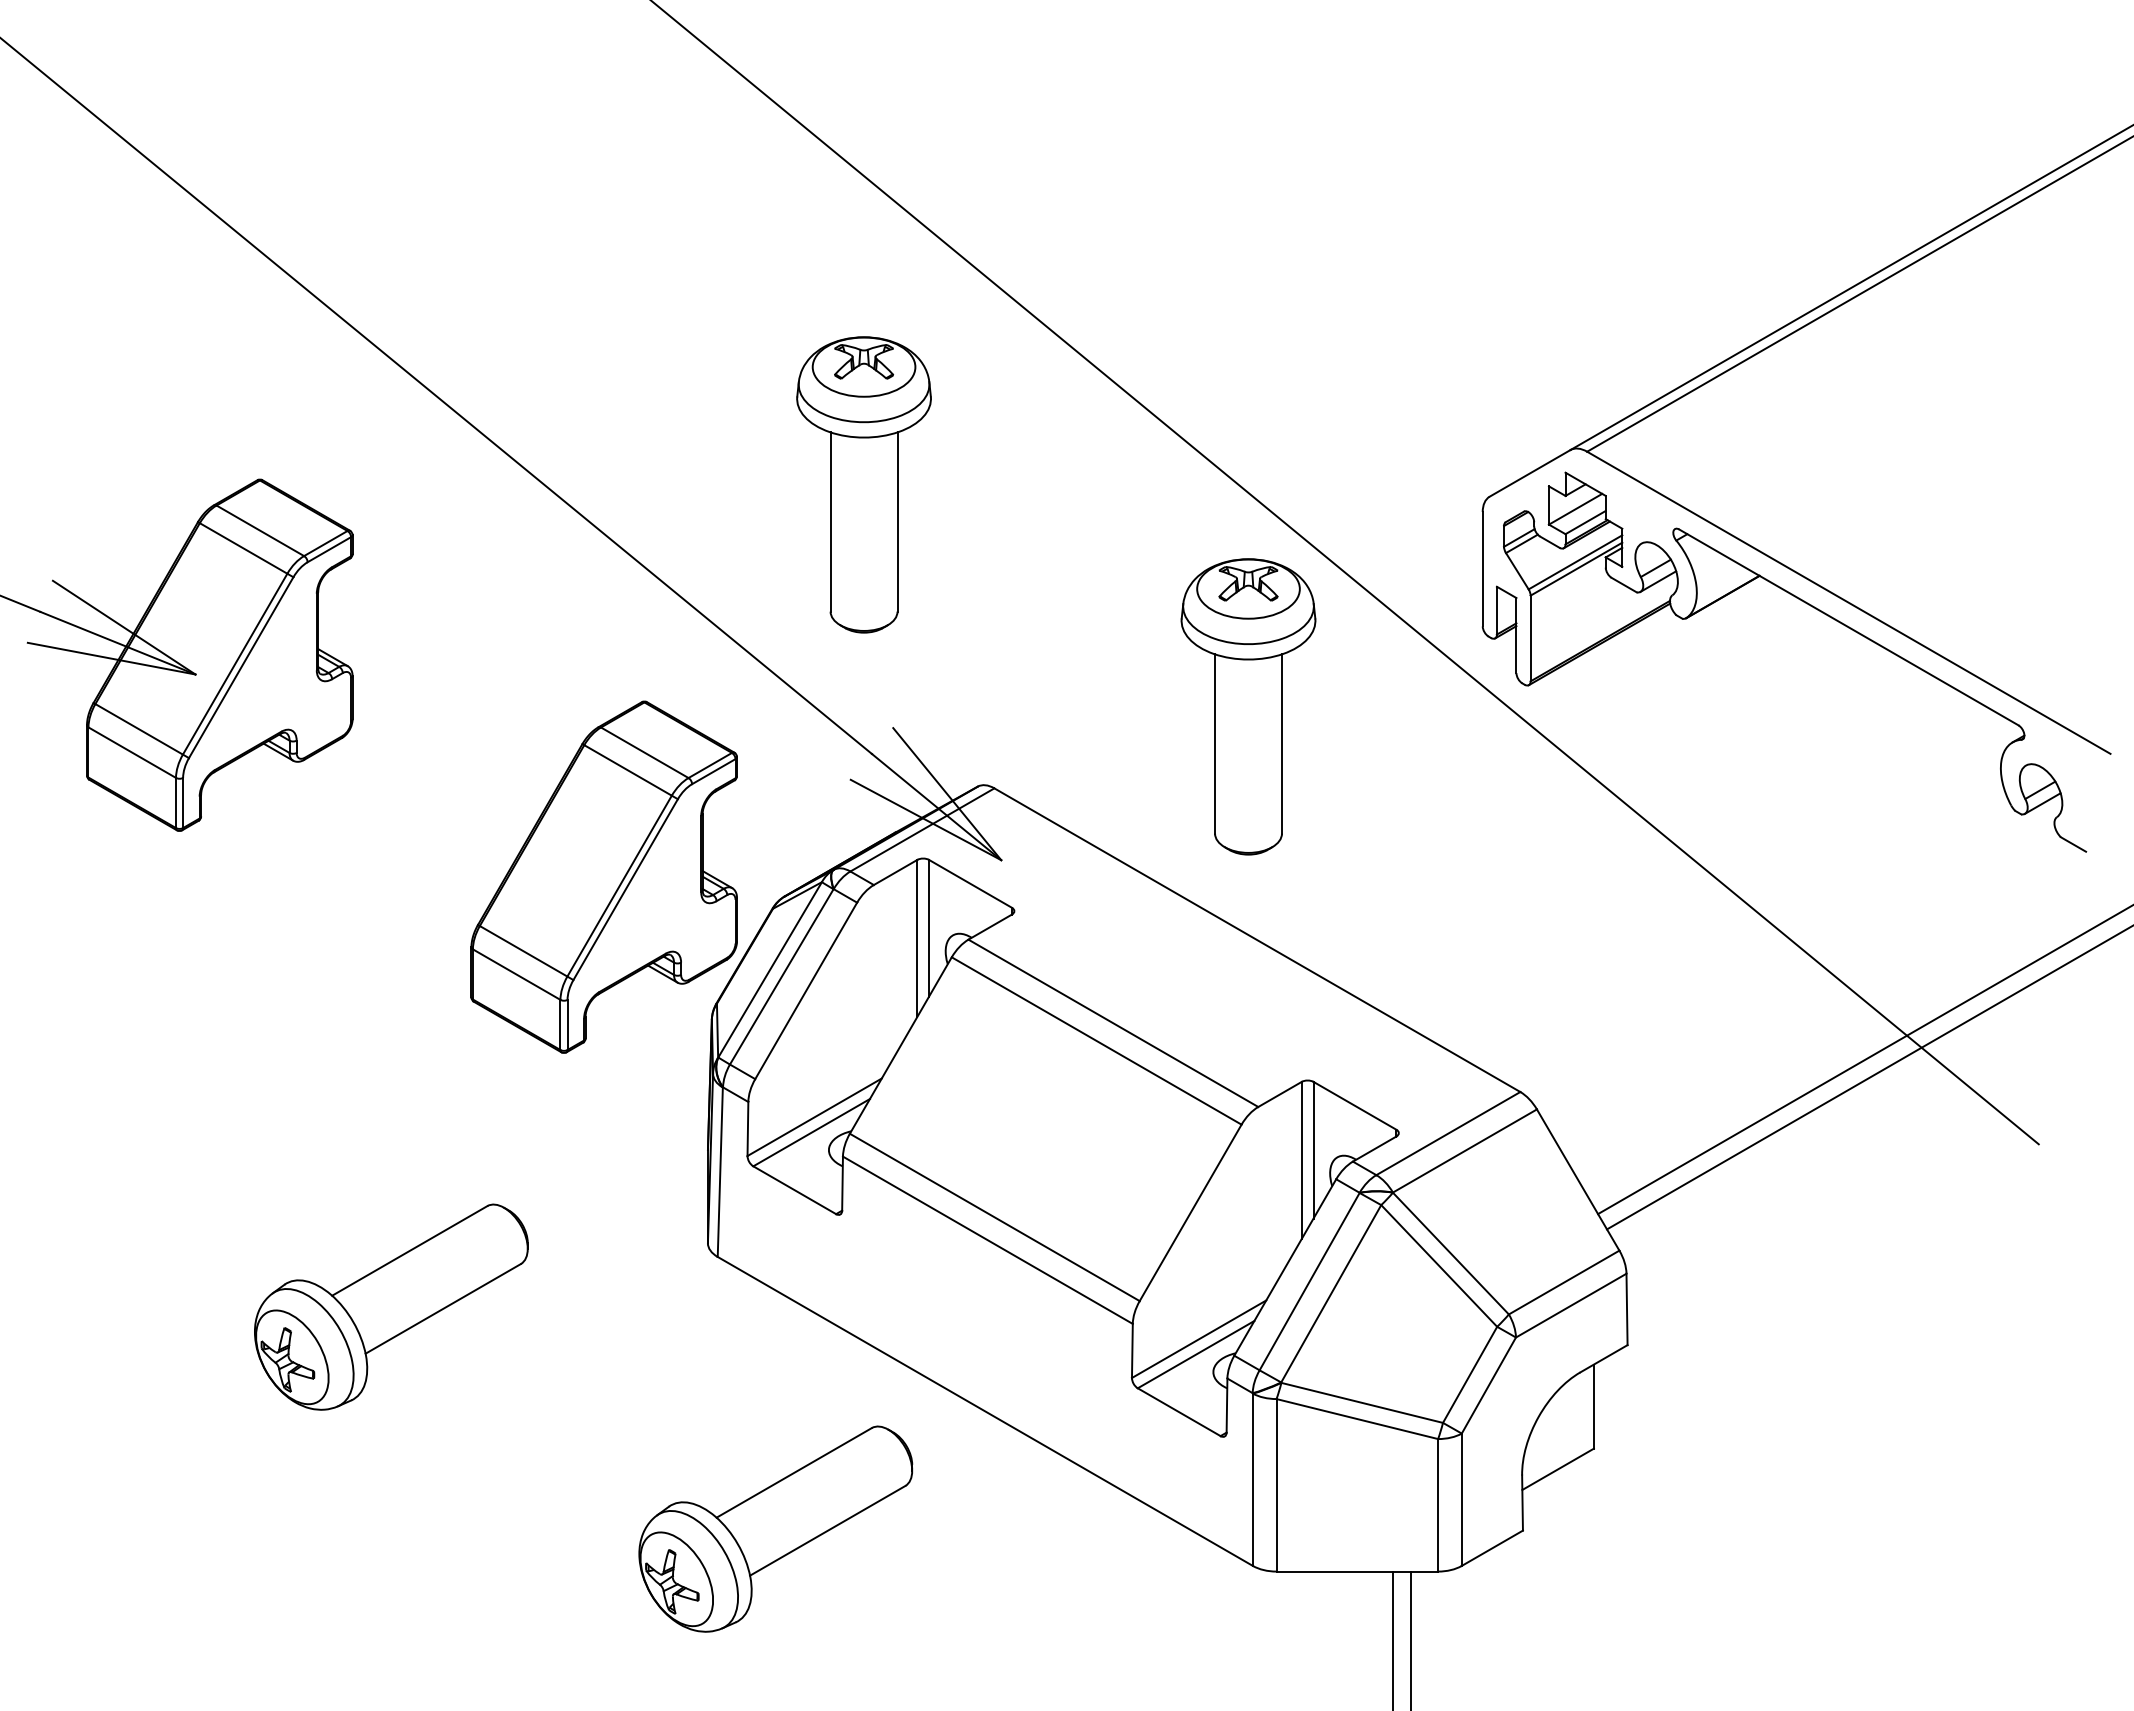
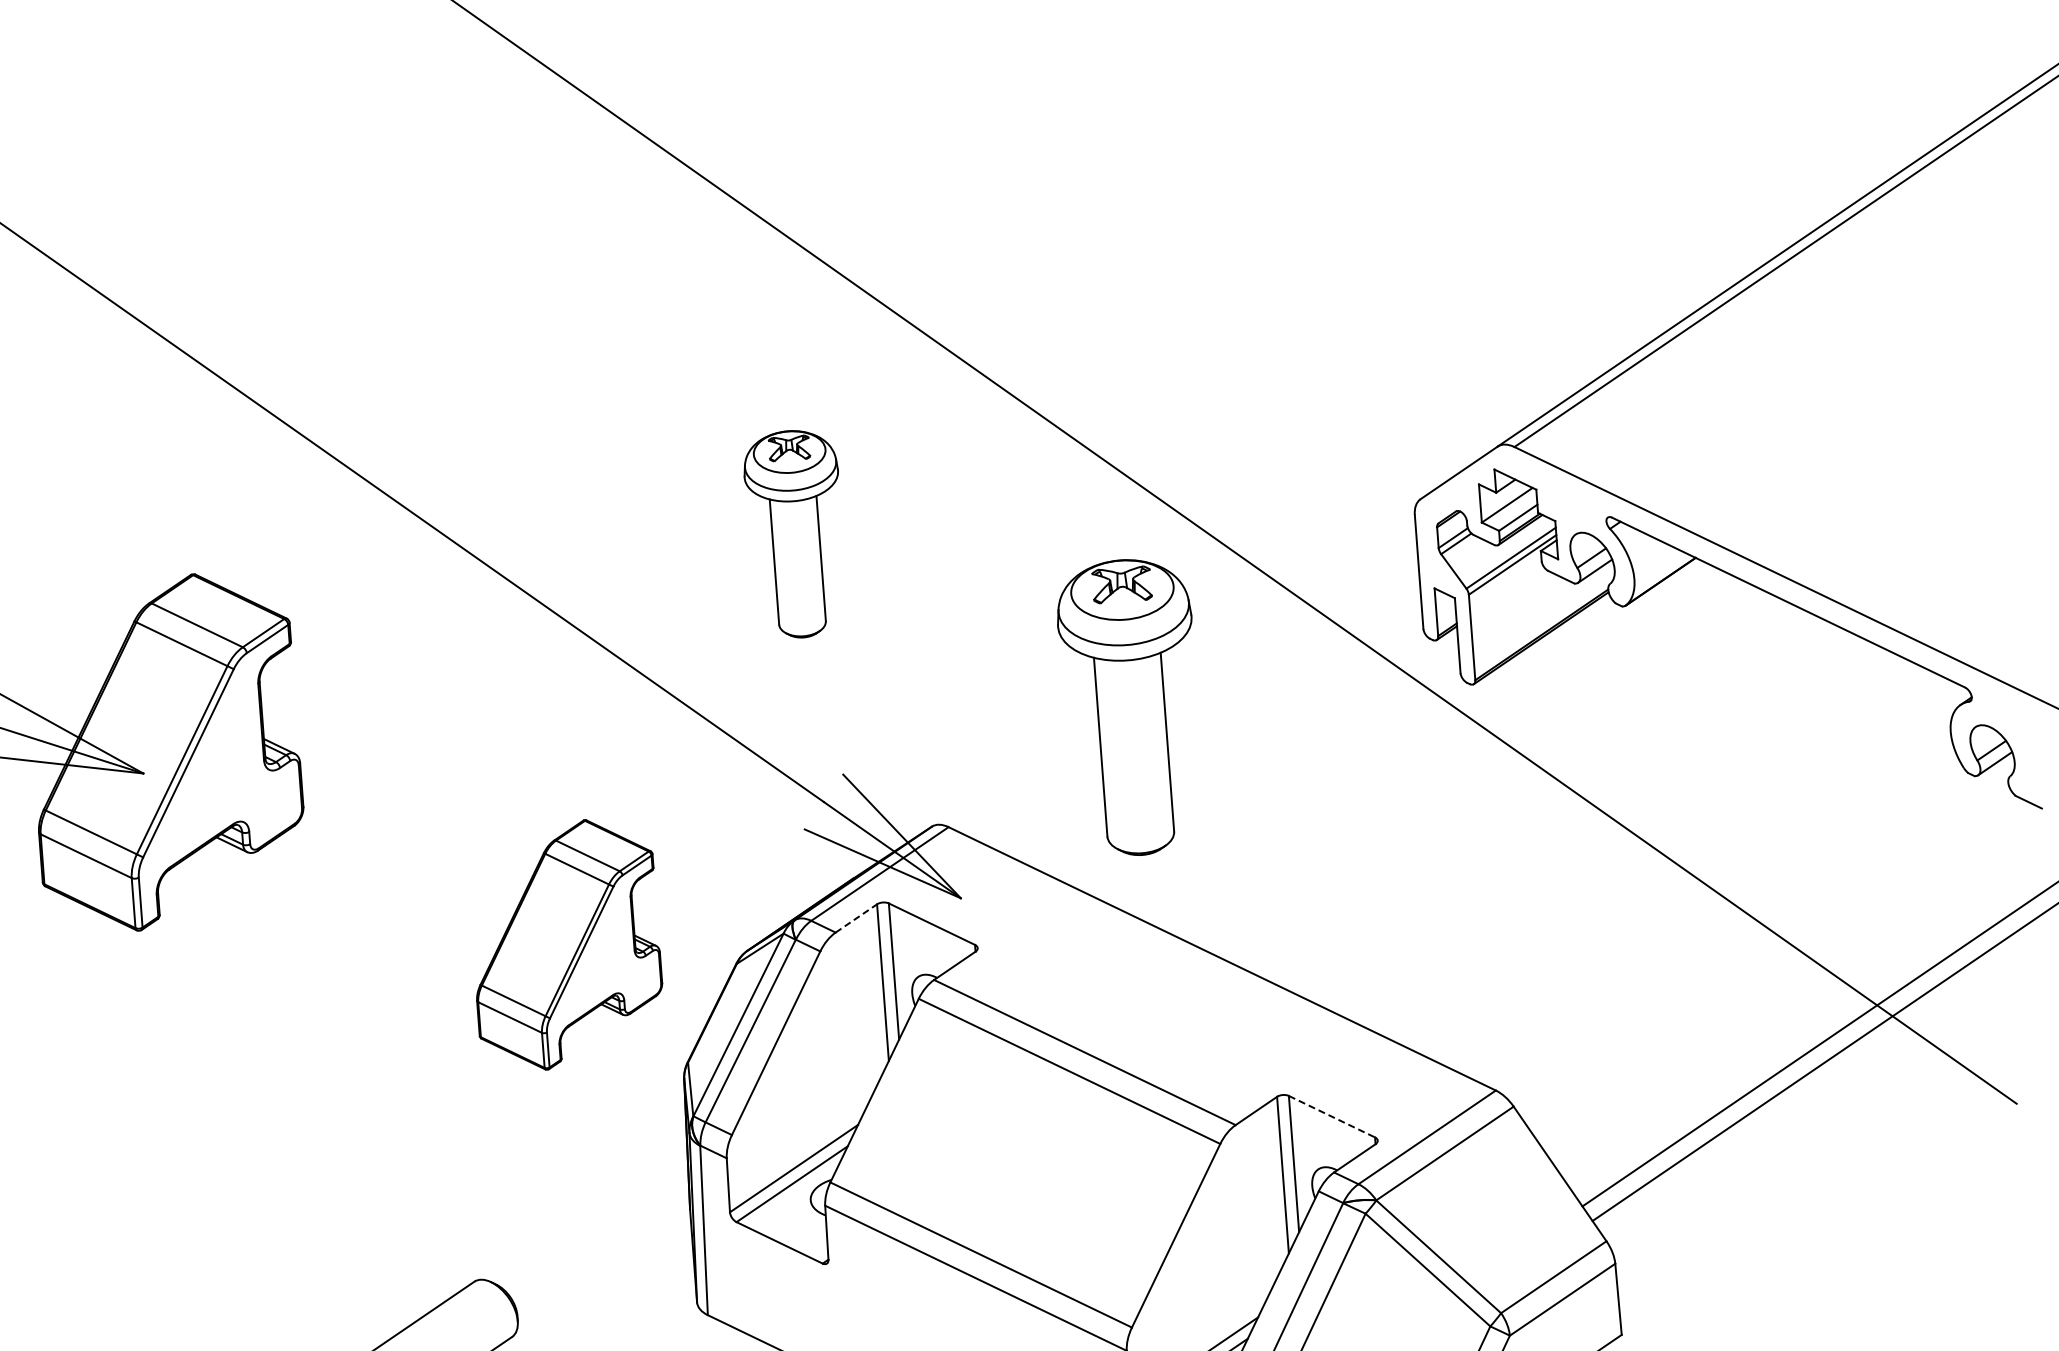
part: (863, 484) -> (795, 533), size x0.7
part: (1248, 706) -> (1131, 707), moved
line: (896, 872) -> (857, 918), solid -> dashed
part: (603, 876) -> (565, 944), size x0.7
line: (1354, 1105) -> (1331, 1116), solid -> dashed

